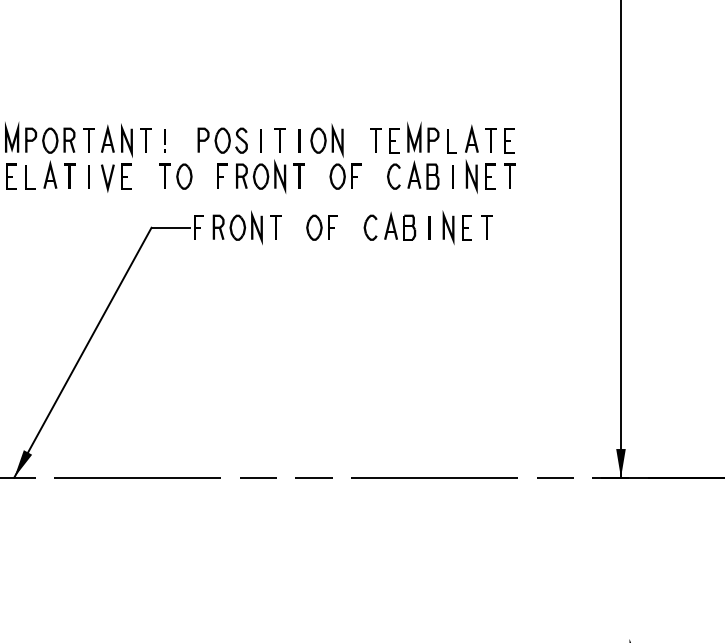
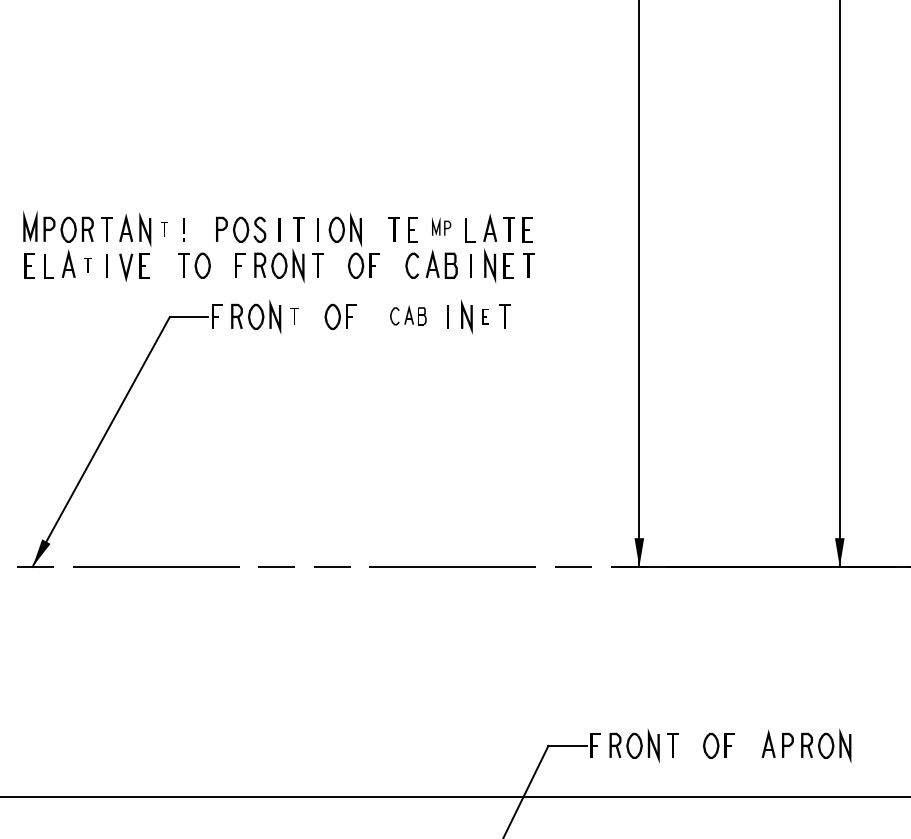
part: (423, 137) -> (441, 226), size x0.6
part: (146, 140) -> (164, 229), size x0.6
part: (69, 176) -> (87, 265), size x0.6
part: (390, 225) -> (408, 314), size x0.7
part: (276, 227) -> (294, 316), size x0.7
part: (467, 227) -> (485, 316), size x0.6

